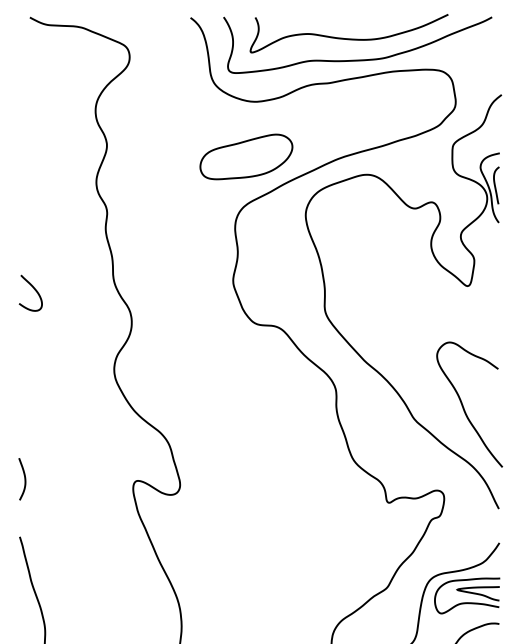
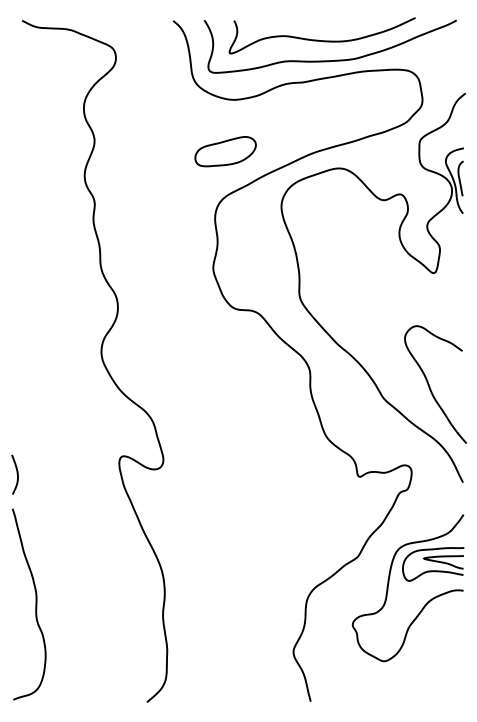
part: (246, 156) -> (225, 151), size x0.7
curve: (34, 290) -> (26, 277), removed
curve: (23, 477) -> (16, 473), moved

